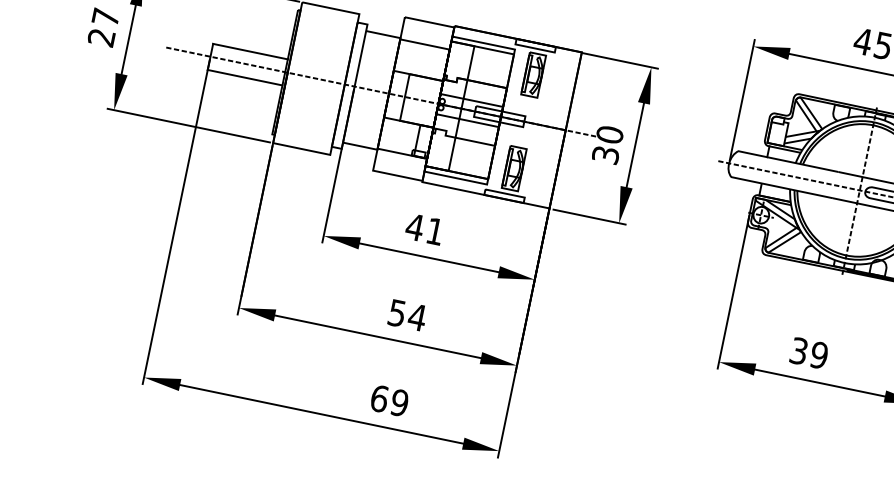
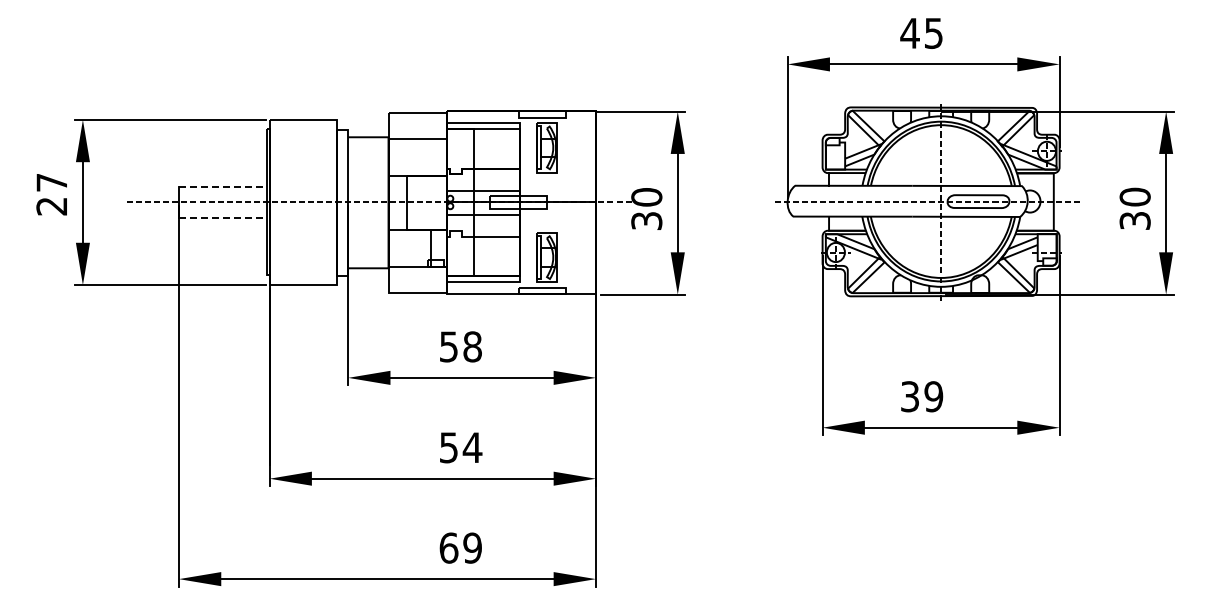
line: (250, 51) -> (222, 187), solid -> dashed
line: (244, 78) -> (222, 218), solid -> dashed
text: (424, 229) -> (460, 346), 41 -> 58

